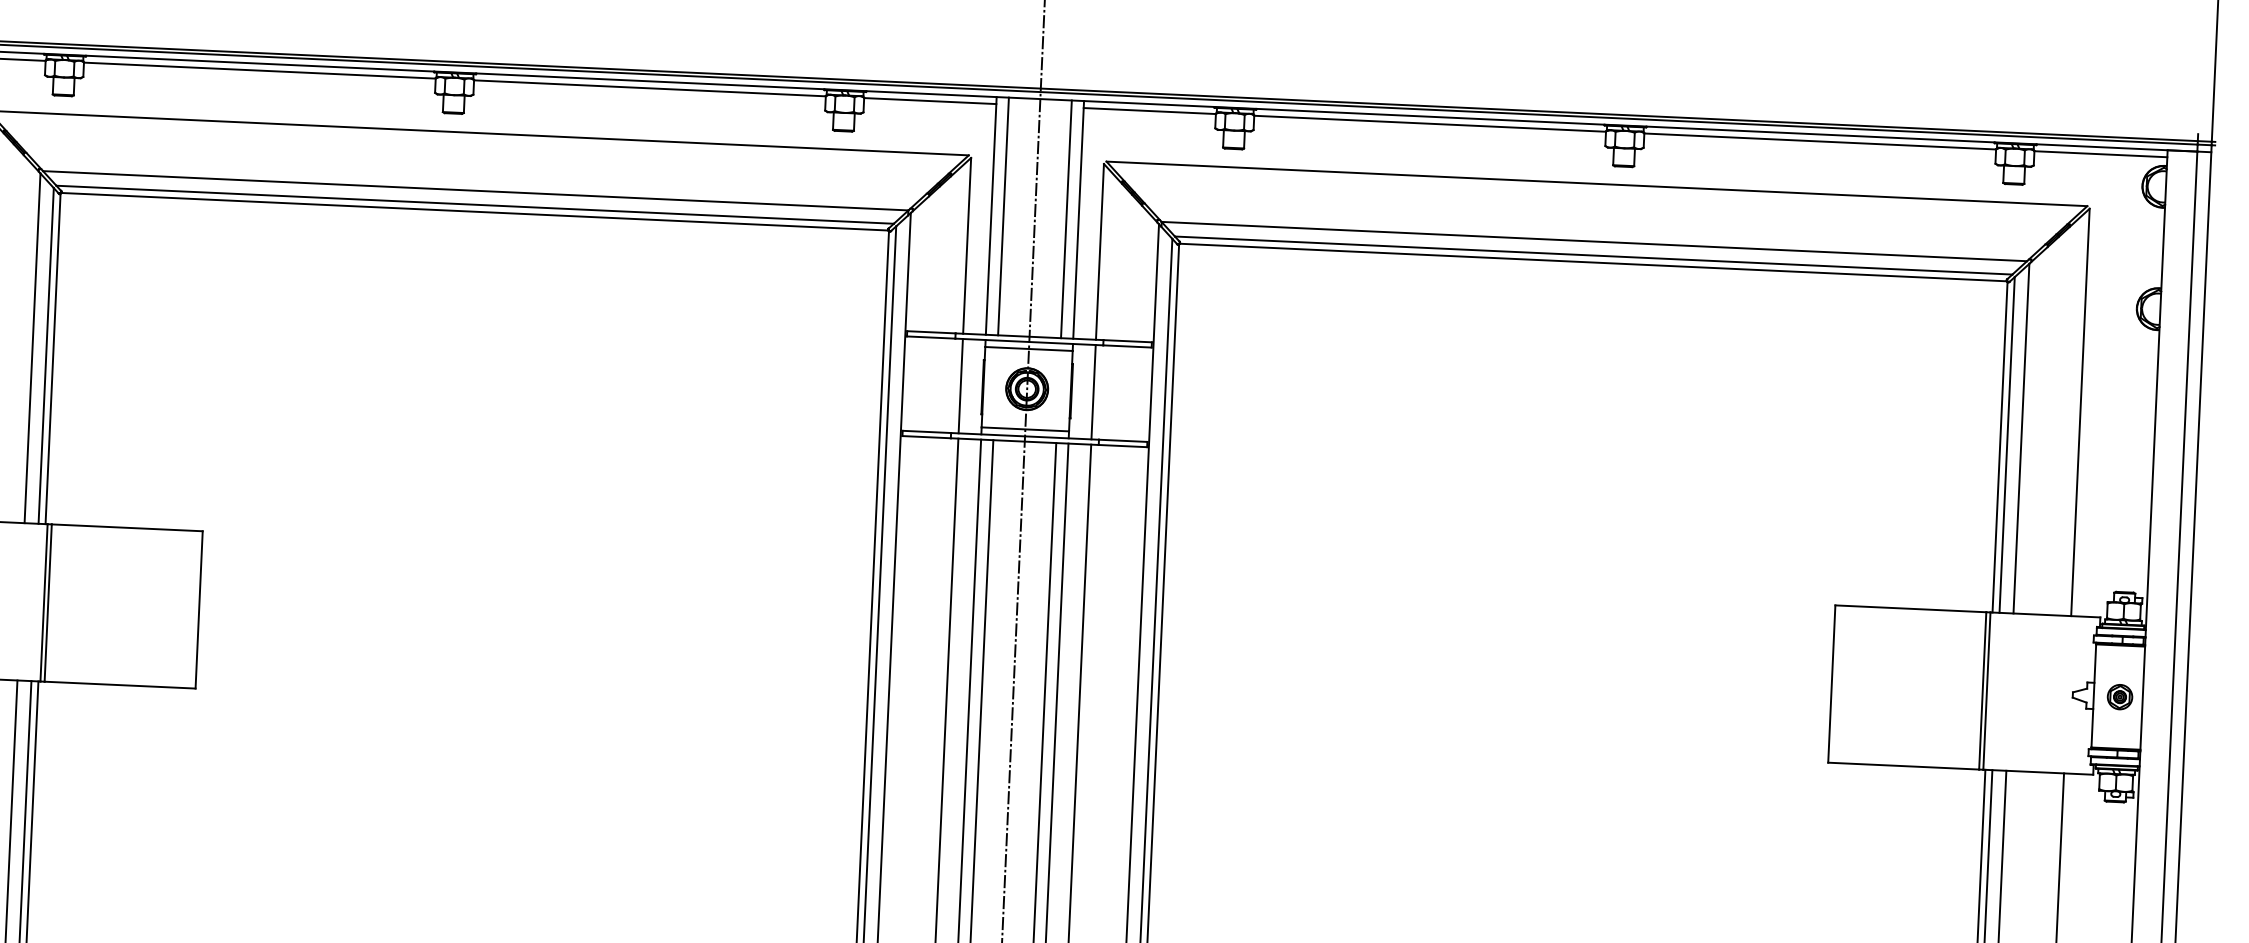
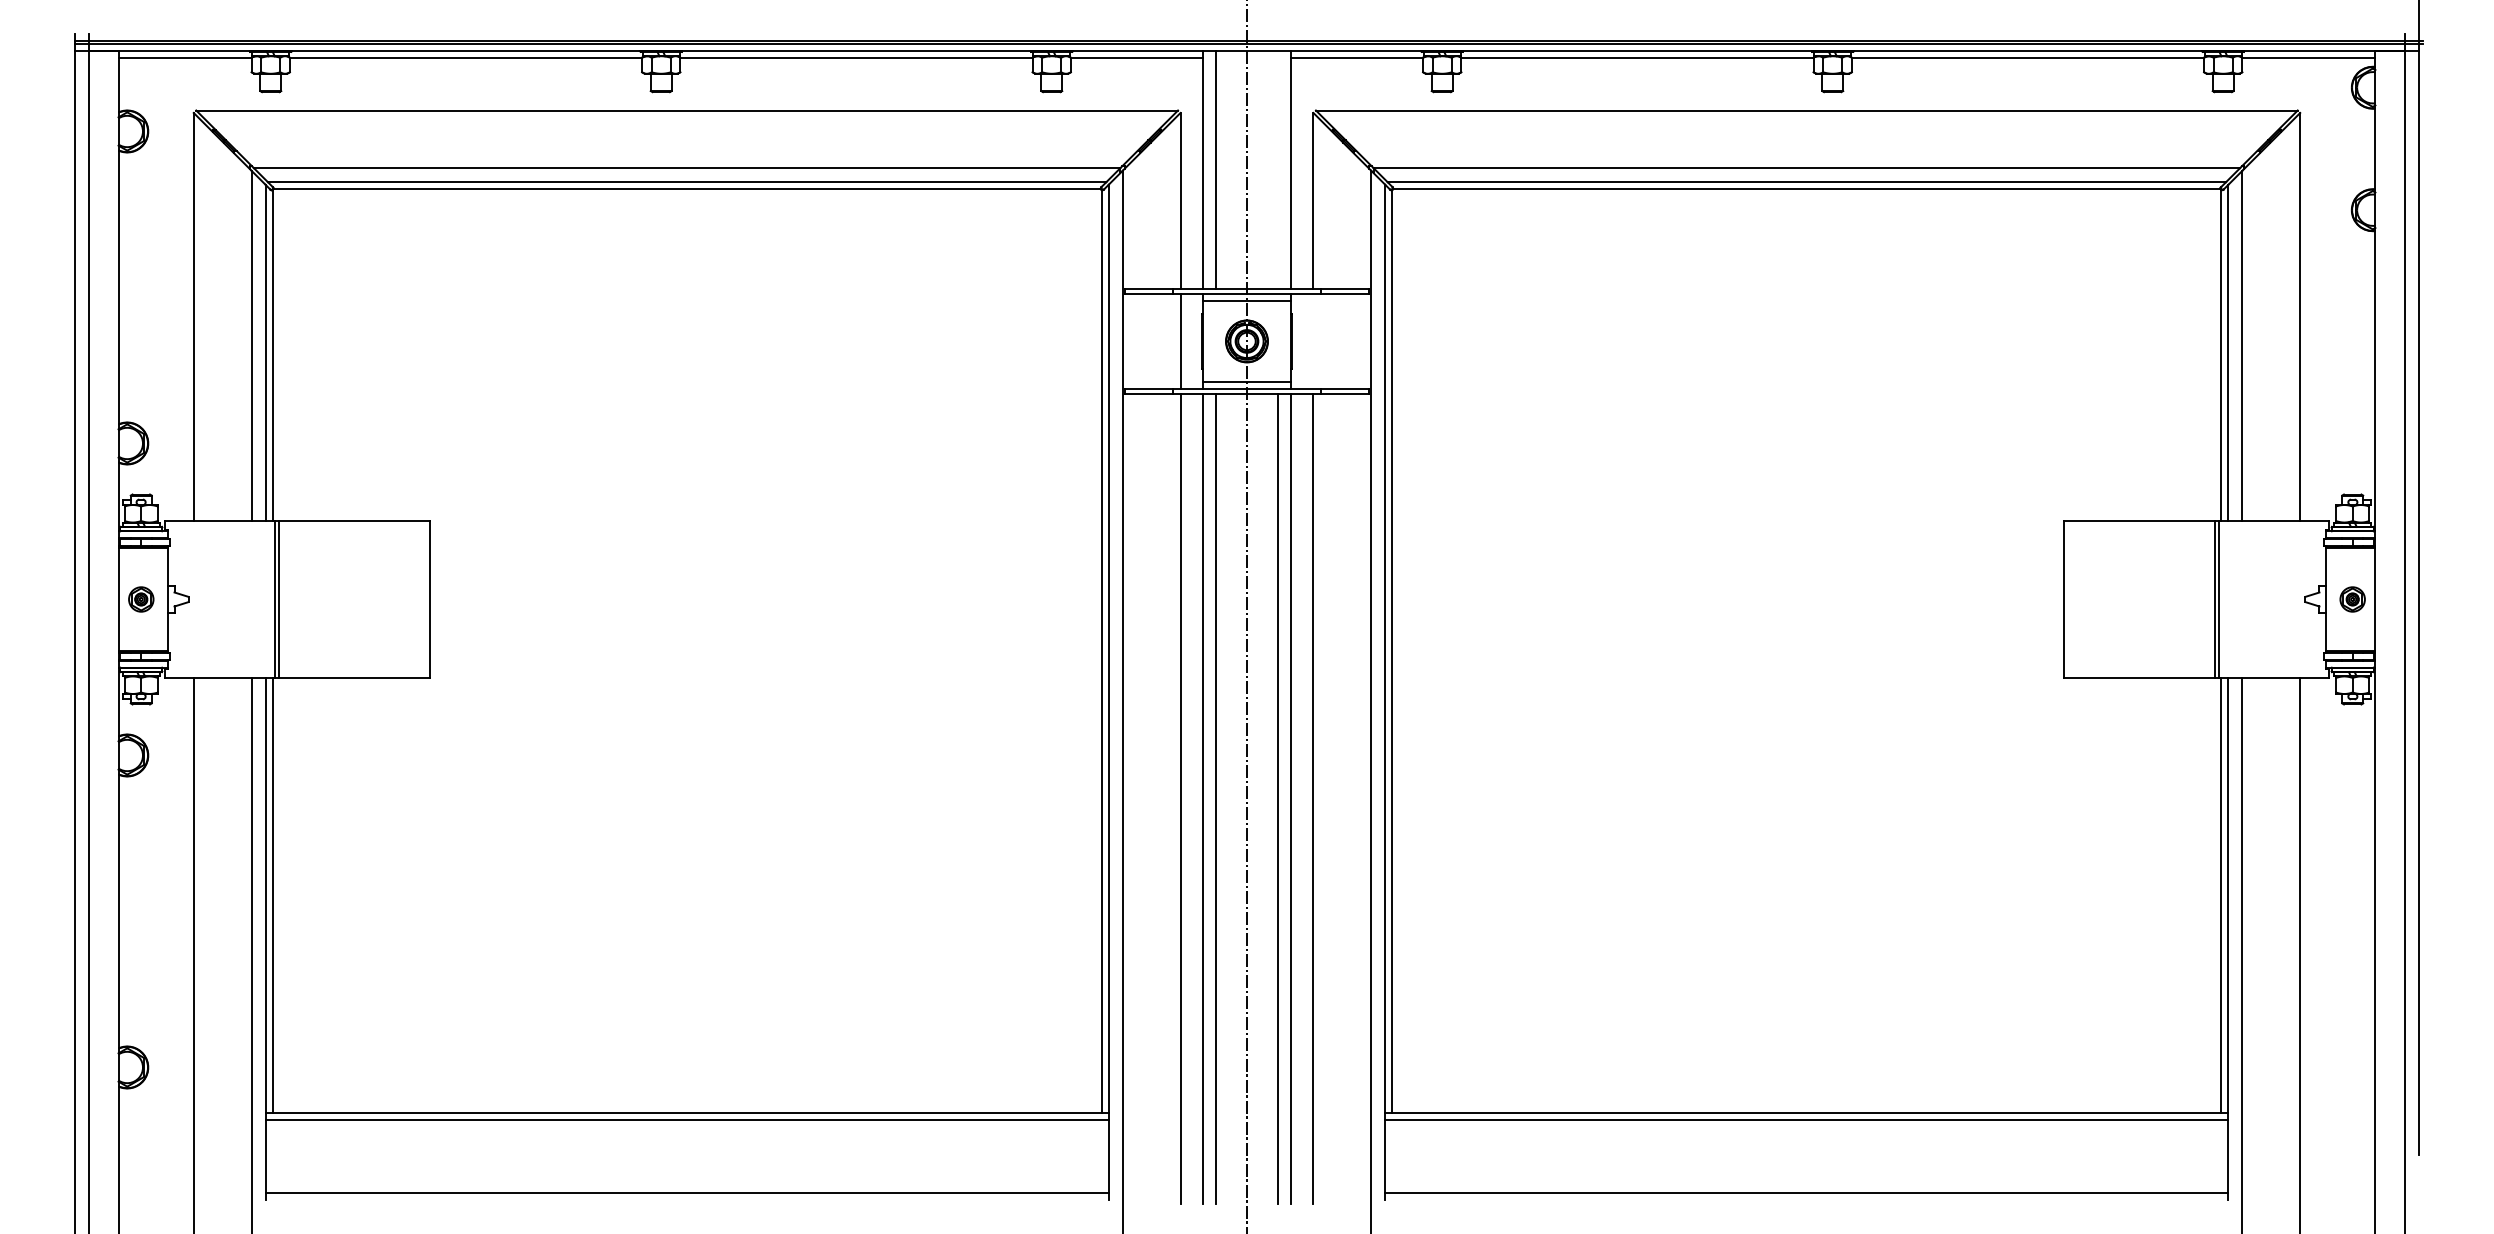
line: (1066, 218) -> (1278, 169), removed
line: (1093, 392) -> (1313, 341), removed

